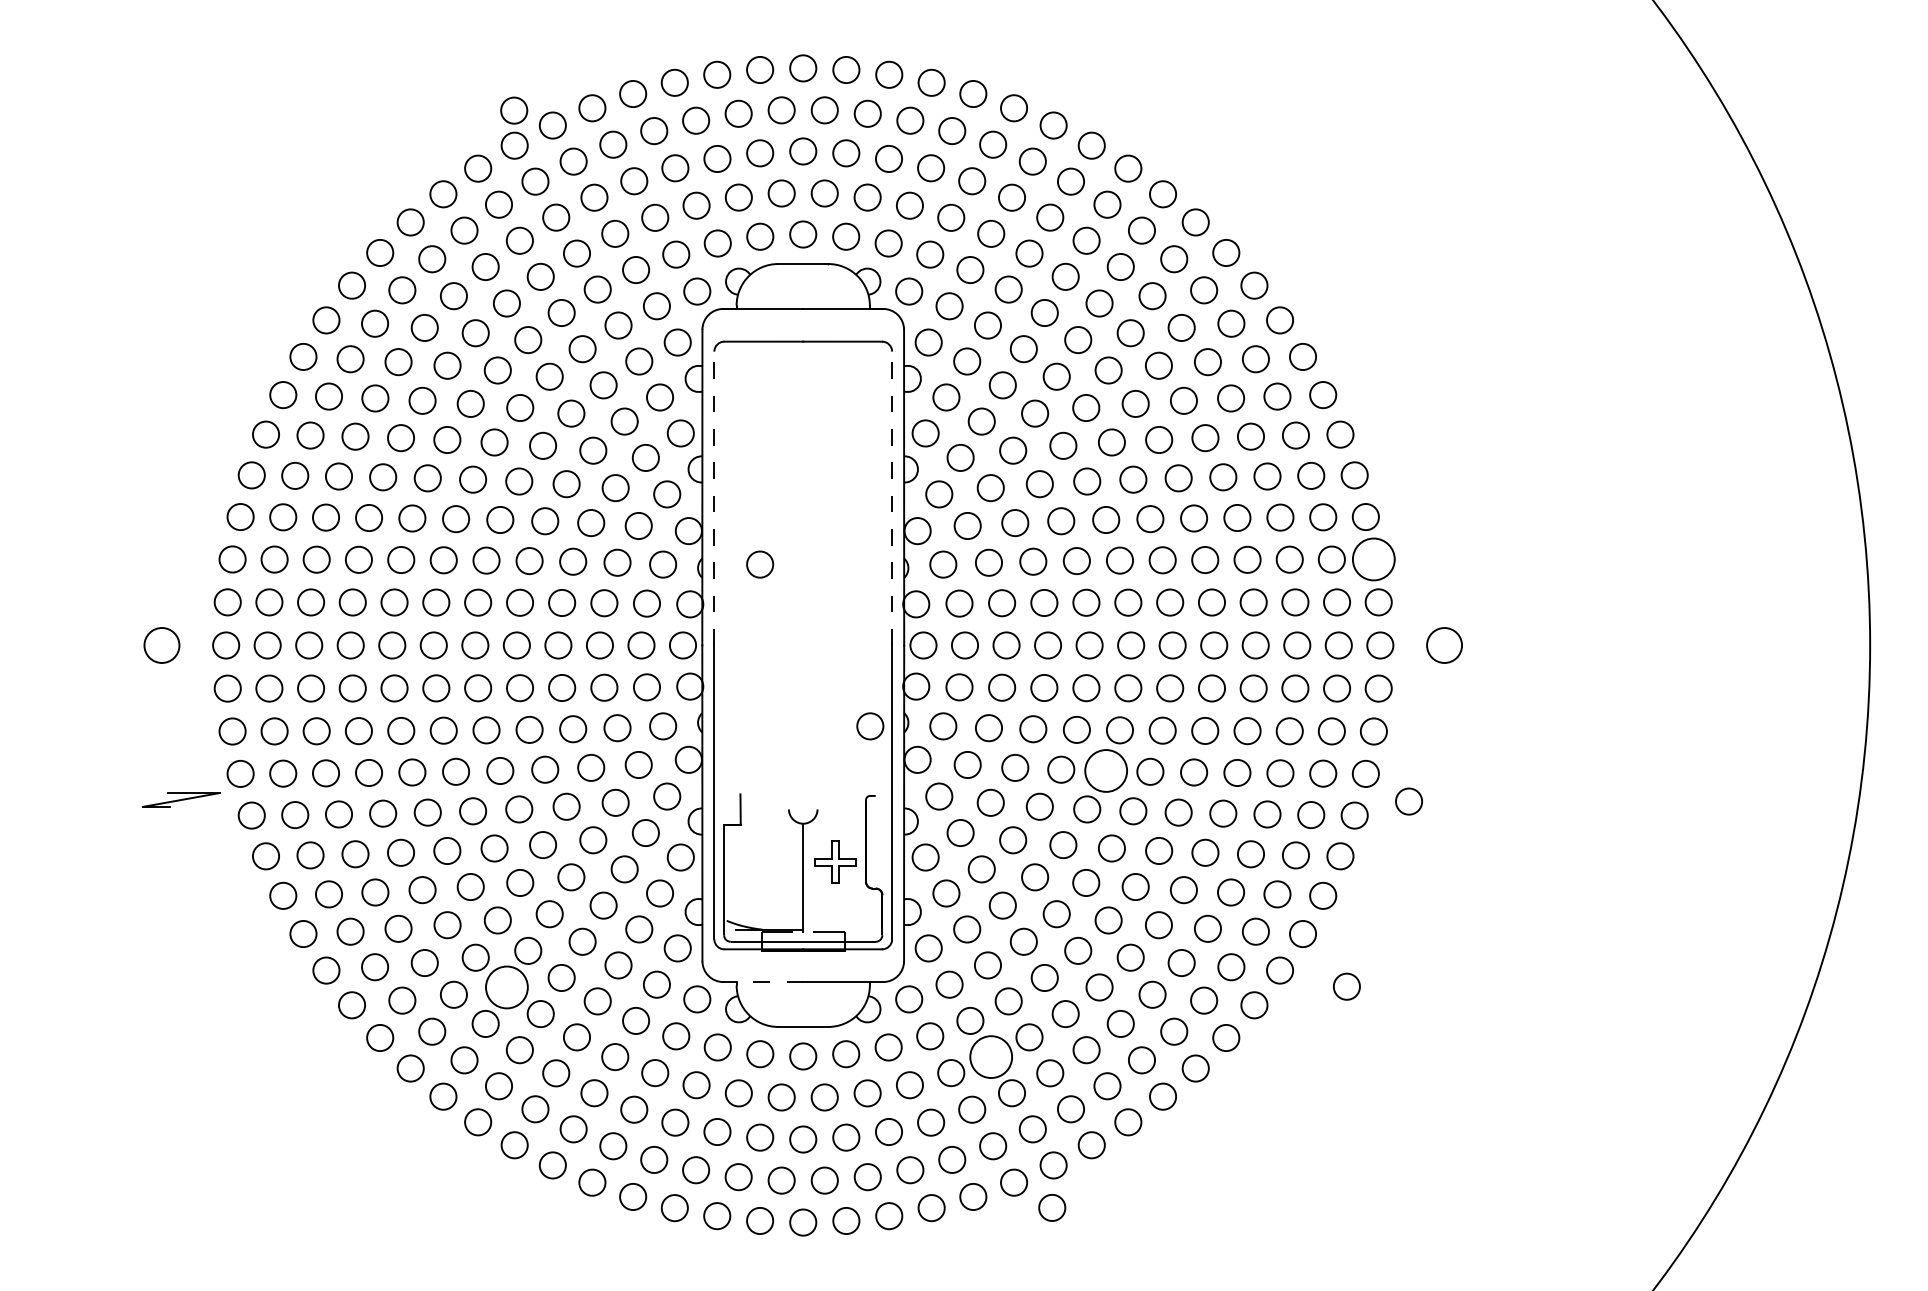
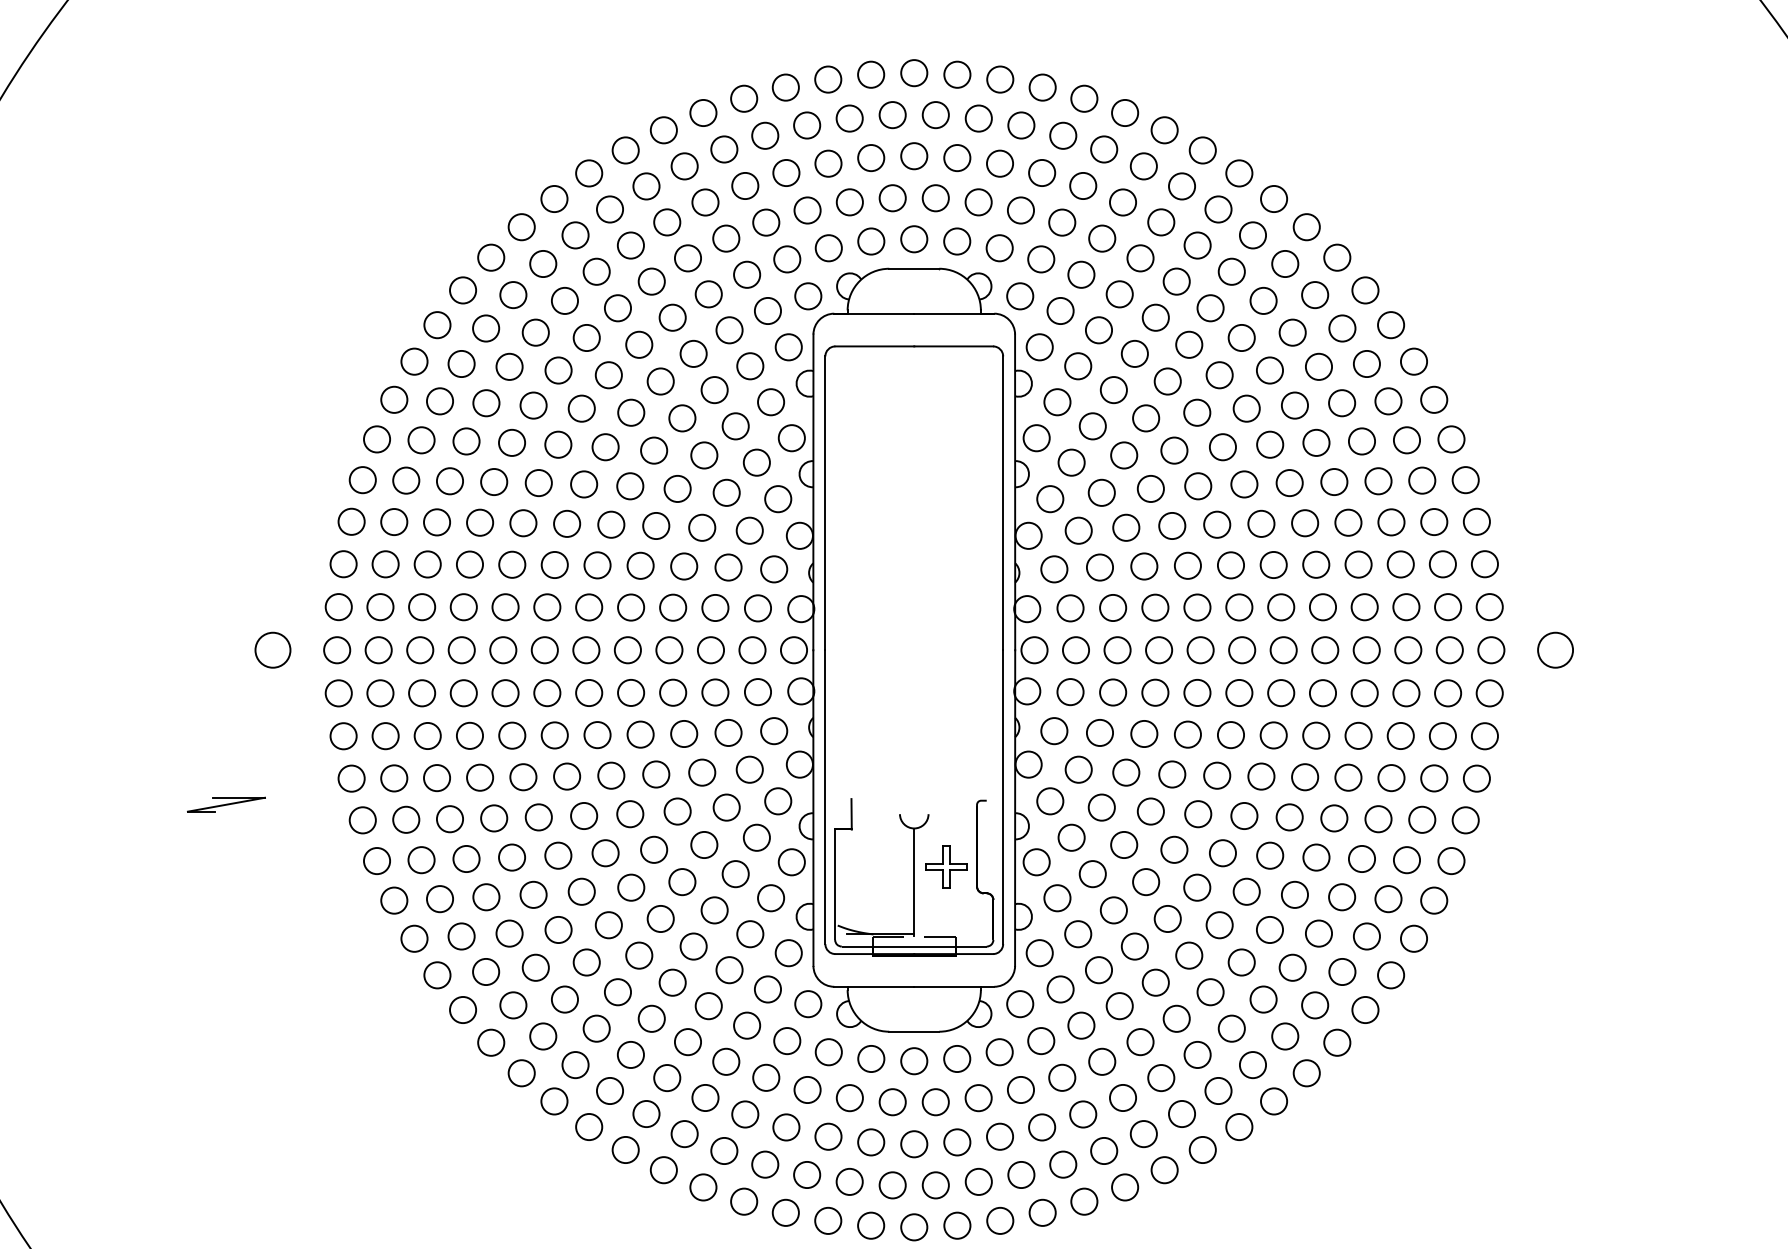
circle: (514, 110) -> (625, 115), removed
line: (714, 498) -> (825, 503), dashed -> solid
line: (892, 498) -> (1003, 503), dashed -> solid
circle: (1373, 559) -> (1484, 564), size x0.62
circle: (760, 564) -> (871, 569), removed
circle: (870, 726) -> (981, 731), removed
circle: (1106, 770) -> (1217, 775), size x0.62
part: (181, 799) -> (226, 804), moved
circle: (1408, 801) -> (1519, 806), removed
line: (763, 982) -> (874, 987), dashed -> solid
circle: (1346, 986) -> (1457, 991), removed
circle: (506, 987) -> (617, 992), size x0.62
circle: (991, 1057) -> (1102, 1062), size x0.62
circle: (1052, 1207) -> (1163, 1212), removed

